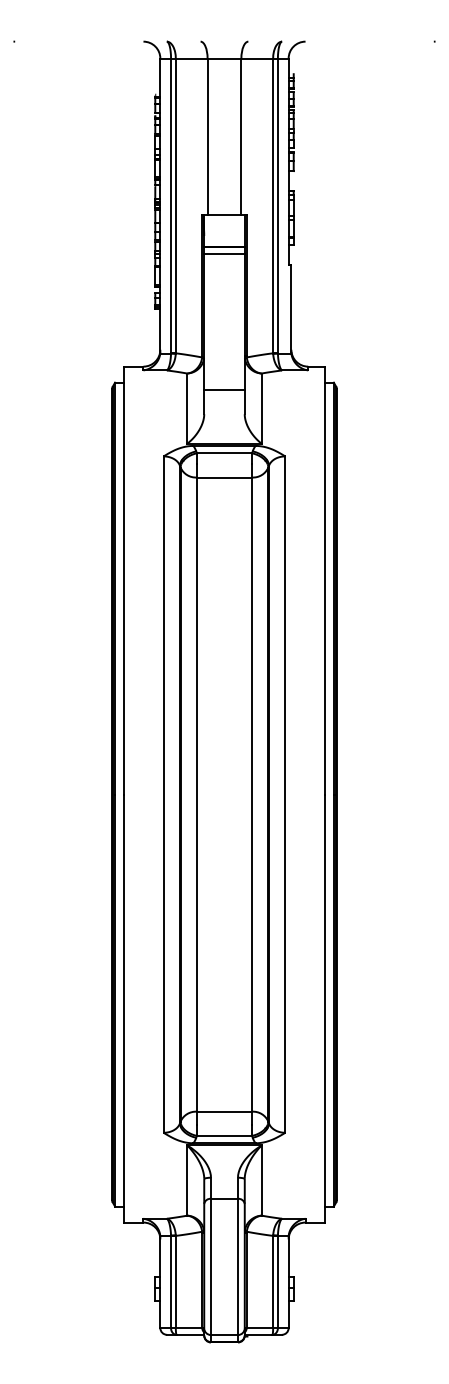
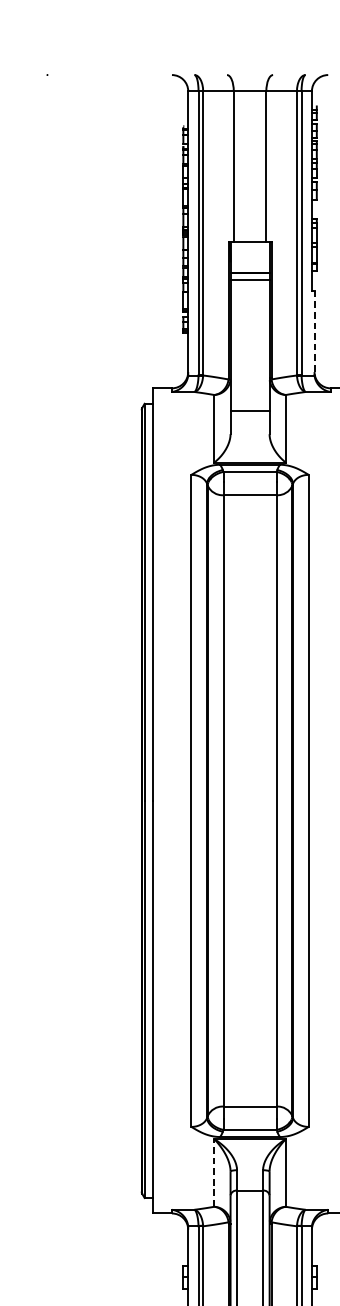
line: (291, 309) -> (314, 333), solid -> dashed
line: (187, 1180) -> (214, 1172), solid -> dashed

